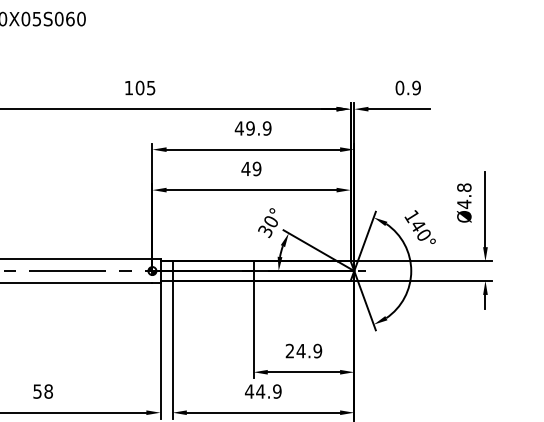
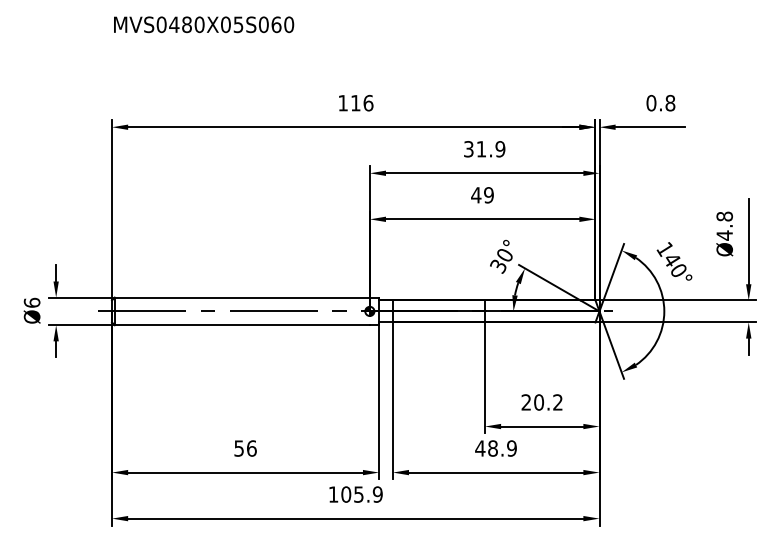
text: (145, 87) -> (361, 102), 105 -> 116
text: (416, 88) -> (670, 103), 0.9 -> 0.8
text: (244, 128) -> (474, 149), 49.9 -> 31.9
text: (308, 351) -> (547, 402), 24.9 -> 20.2
text: (48, 391) -> (251, 448), 58 -> 56
text: (260, 391) -> (492, 448), 44.9 -> 48.9

